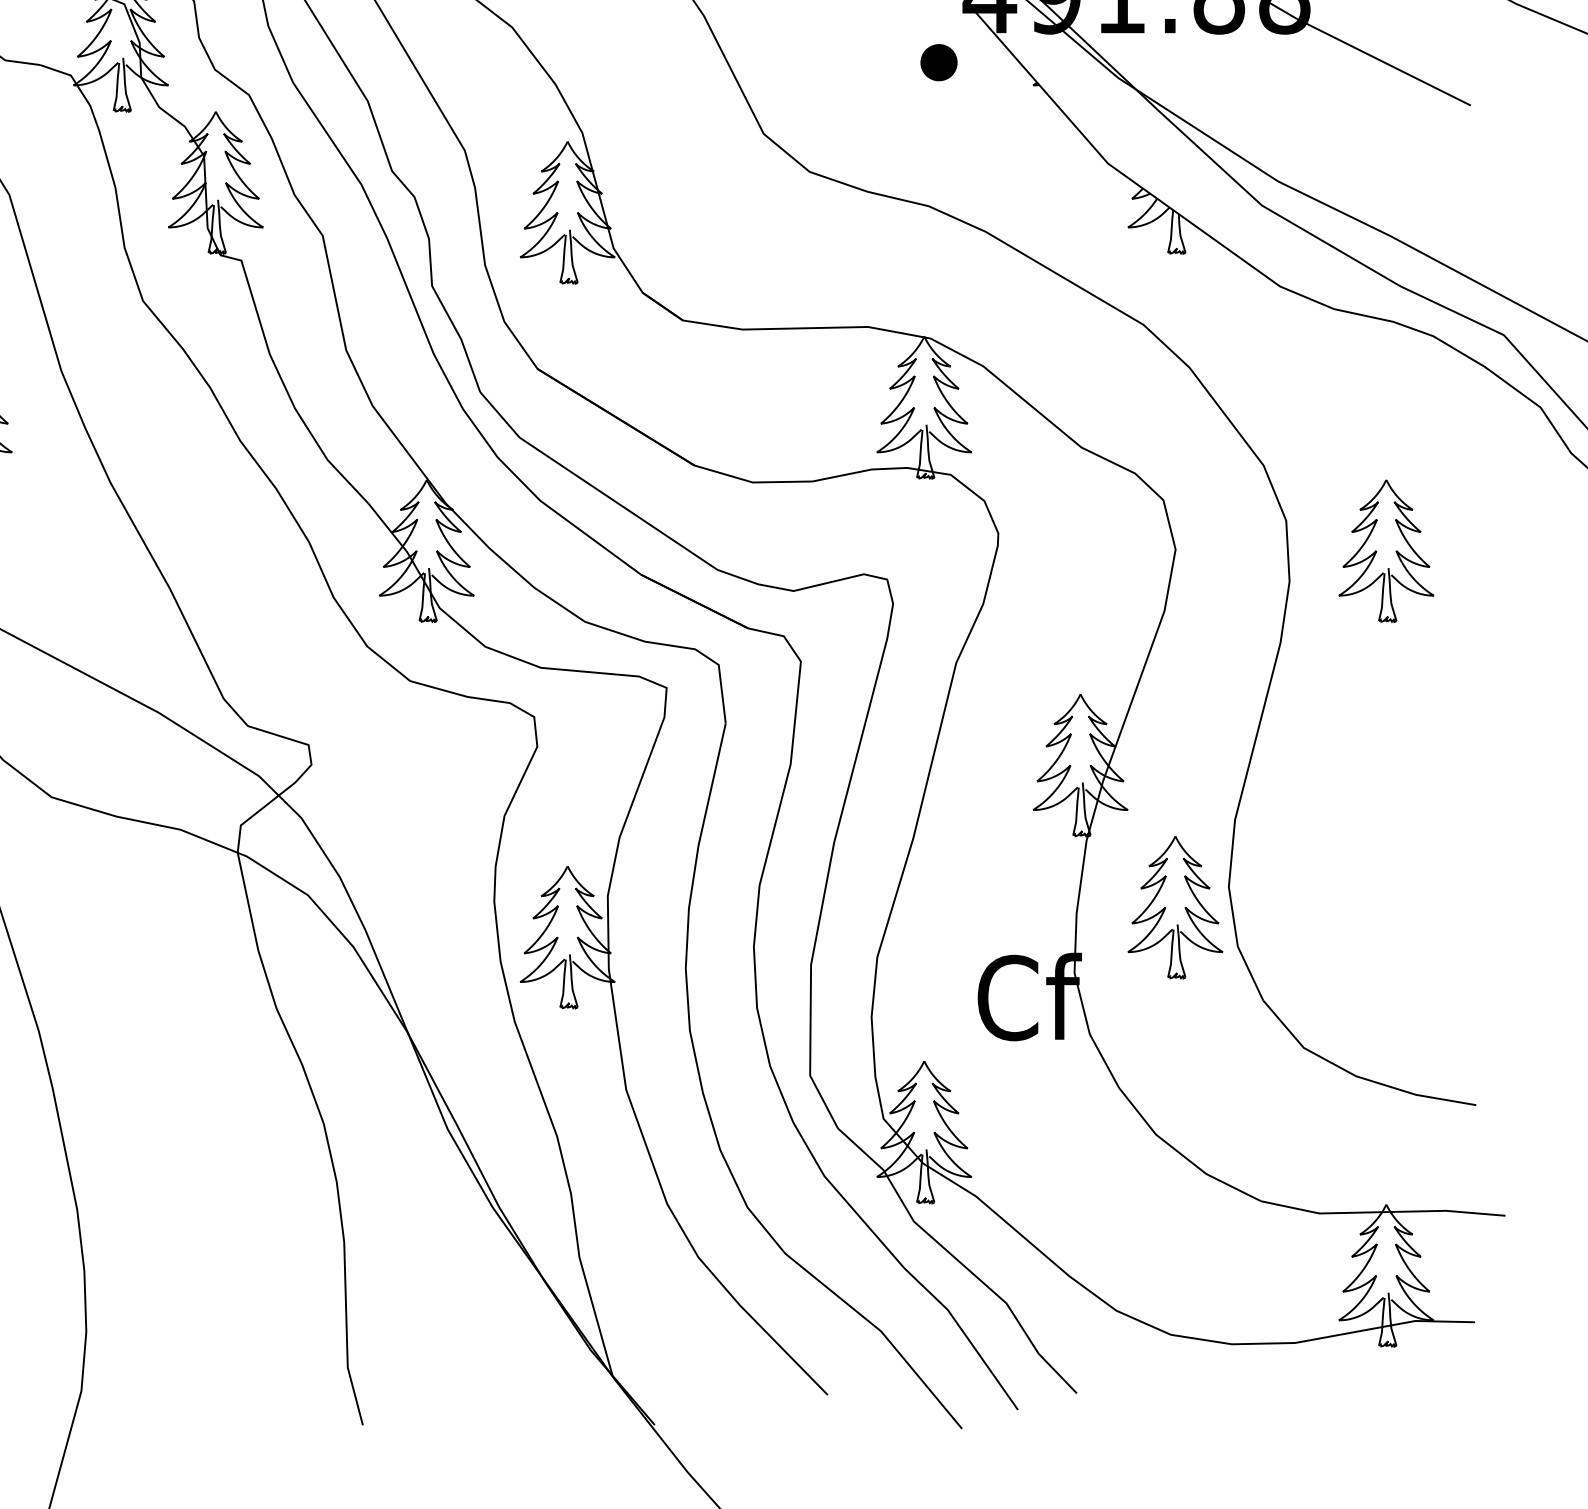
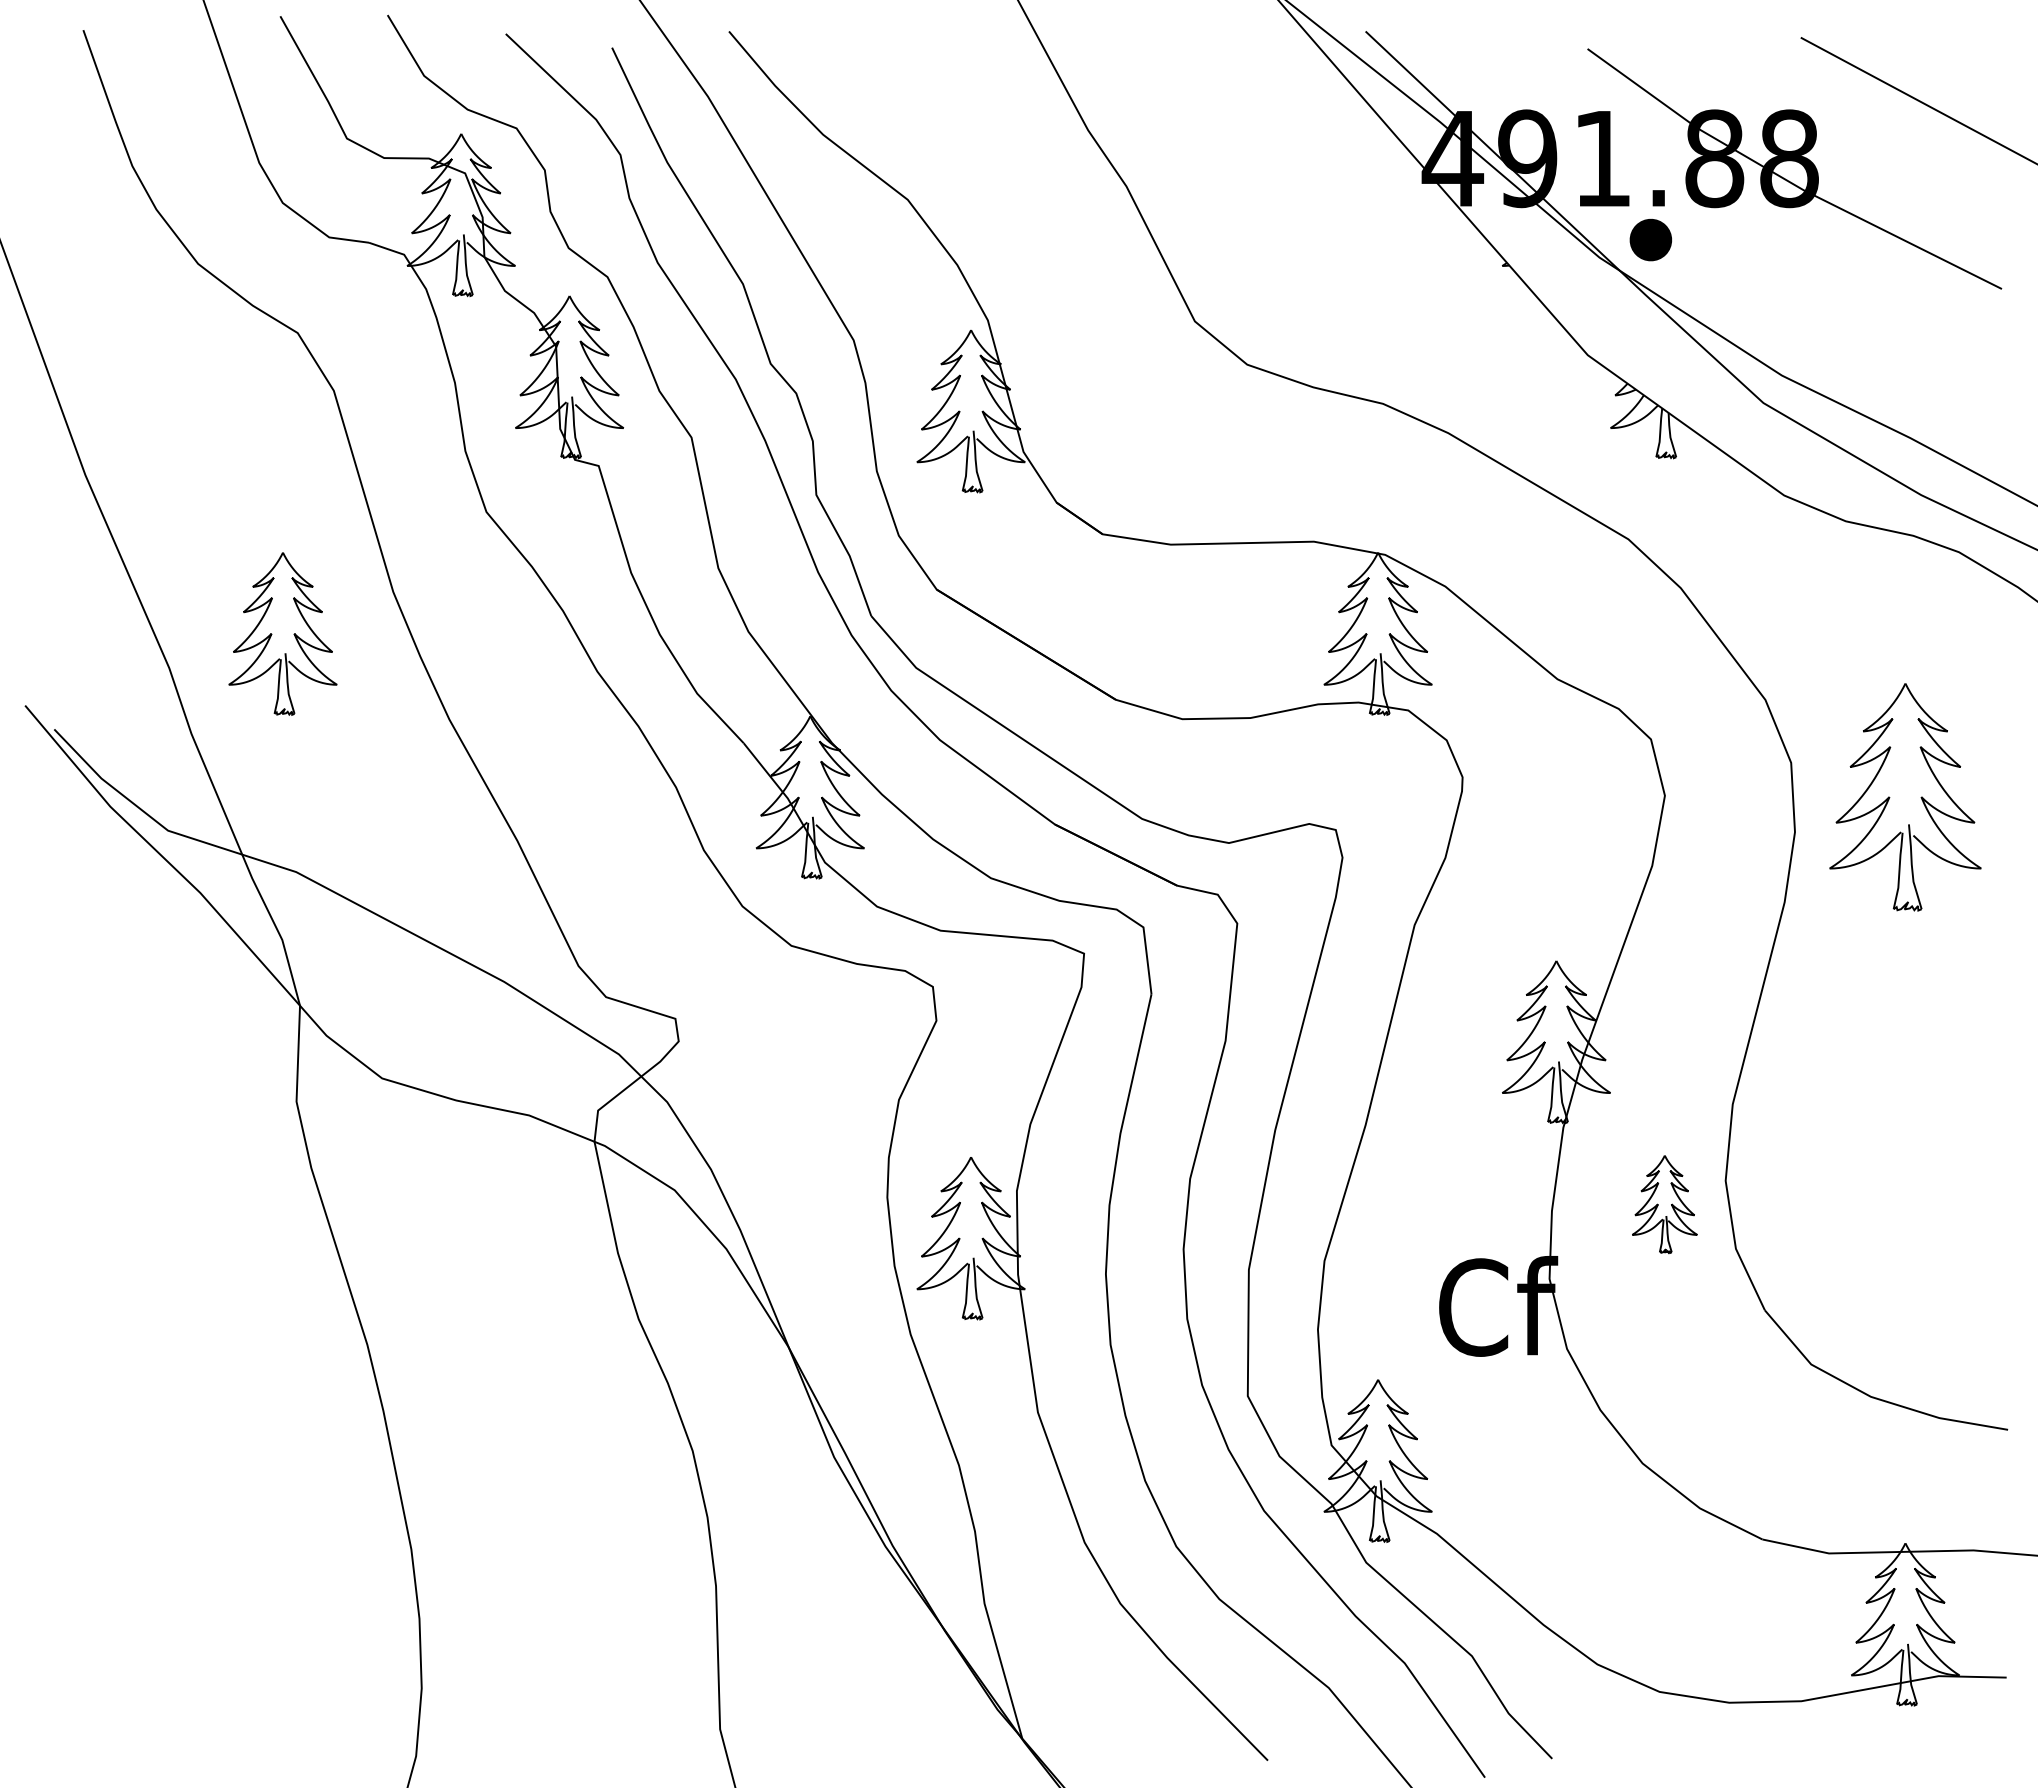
part: (938, 63) -> (1650, 240), moved
part: (1386, 551) -> (1905, 797), size x1.4
part: (1175, 907) -> (1664, 1204), size x0.6

